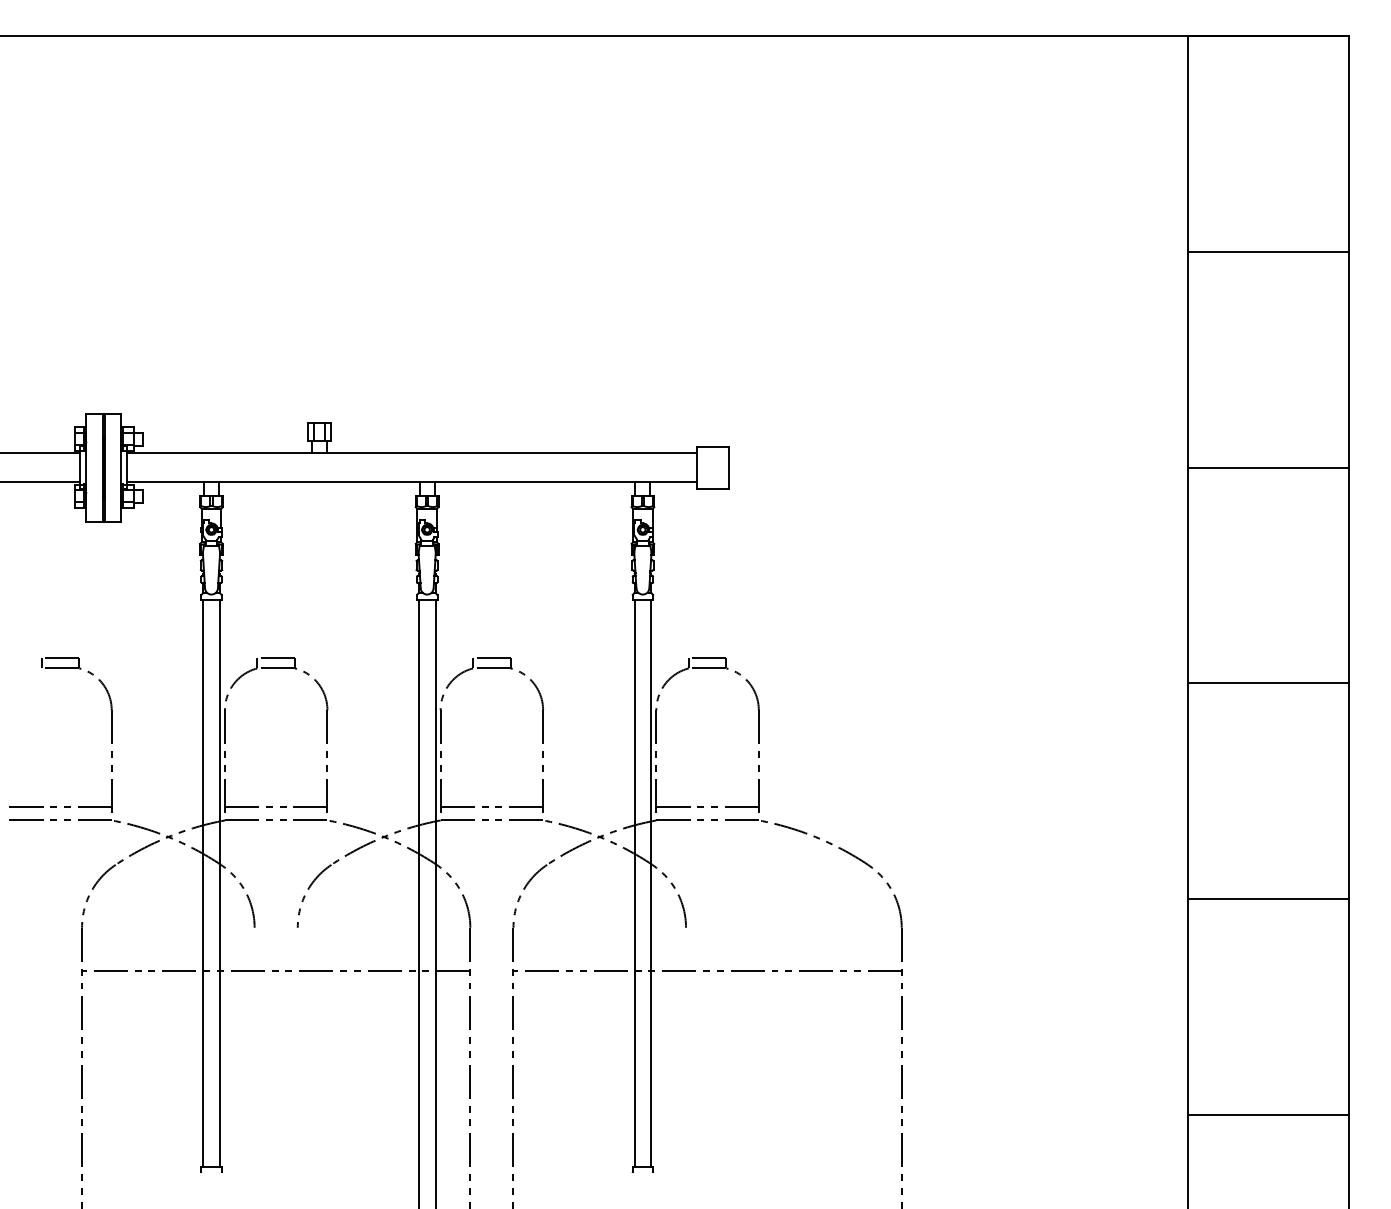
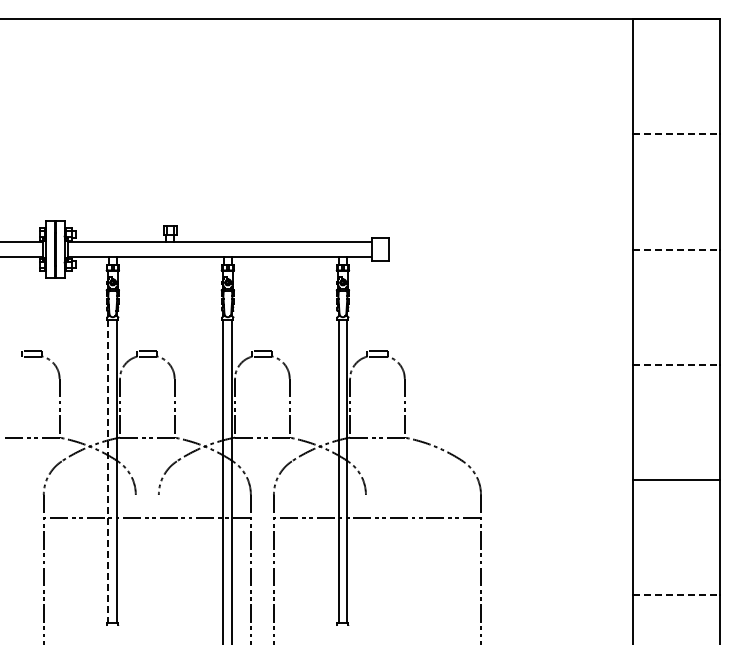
line: (1270, 252) -> (677, 134), solid -> dashed
line: (1270, 467) -> (677, 249), solid -> dashed
line: (1270, 683) -> (677, 364), solid -> dashed
line: (59, 806) -> (31, 430), removed
line: (276, 806) -> (147, 430), removed
line: (492, 806) -> (262, 430), removed
line: (707, 806) -> (377, 430), removed
line: (203, 883) -> (108, 471), solid -> dashed
line: (1270, 1114) -> (677, 594), solid -> dashed

